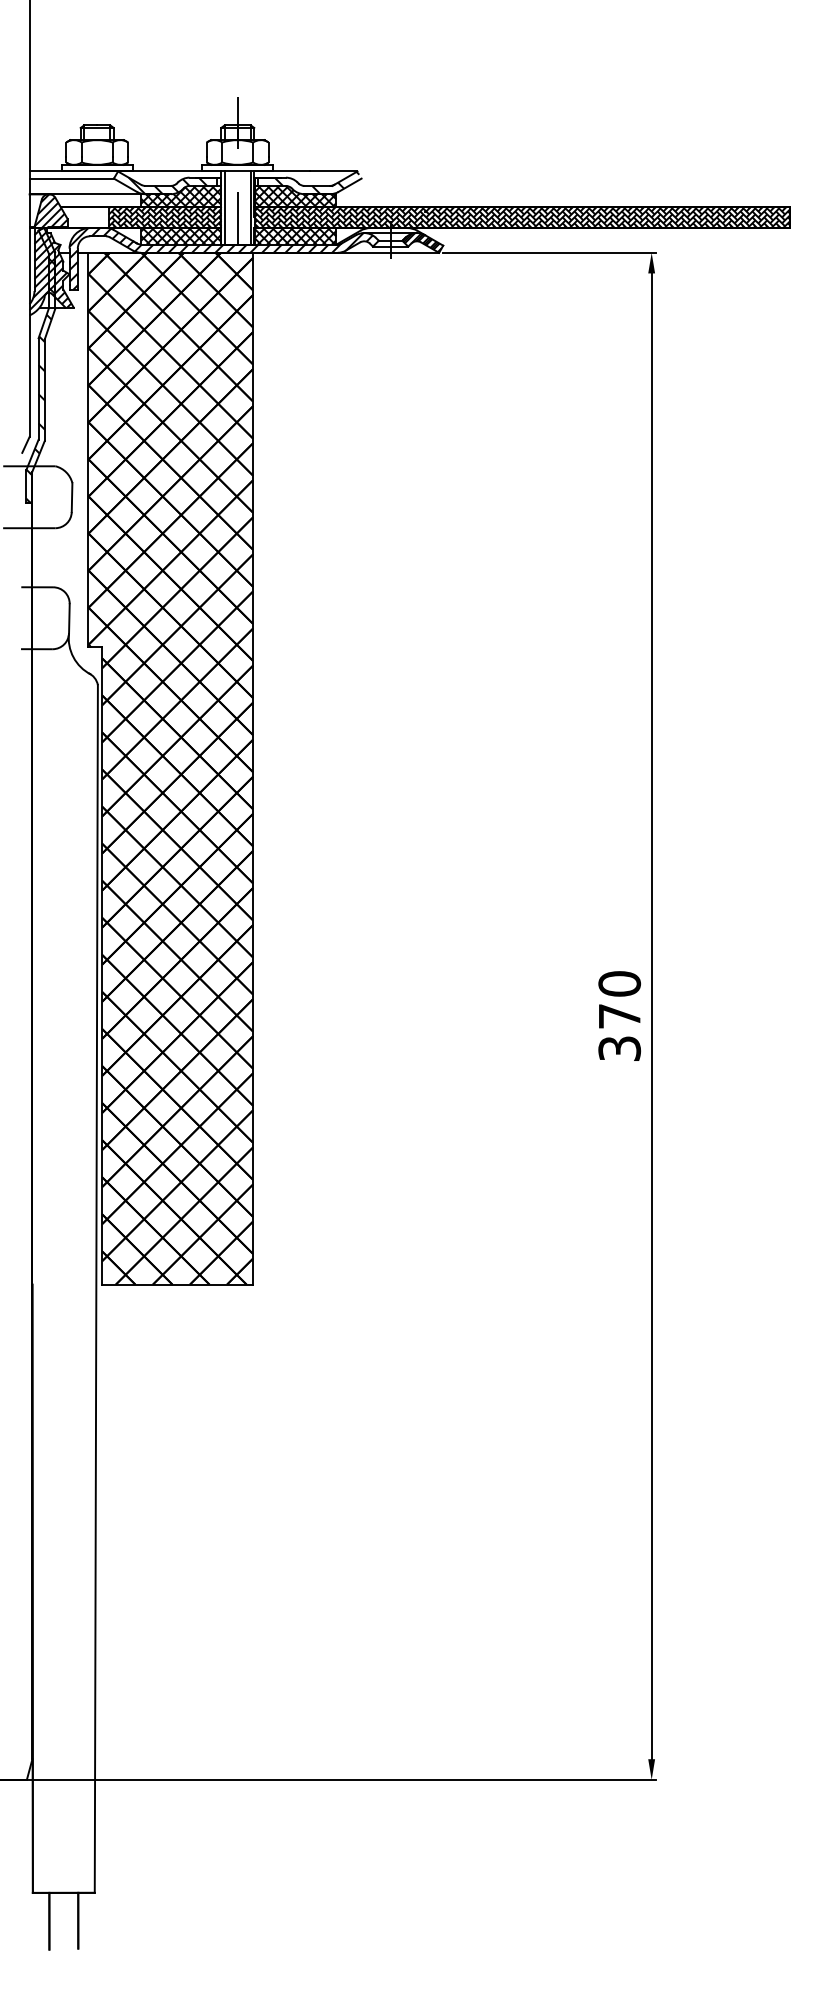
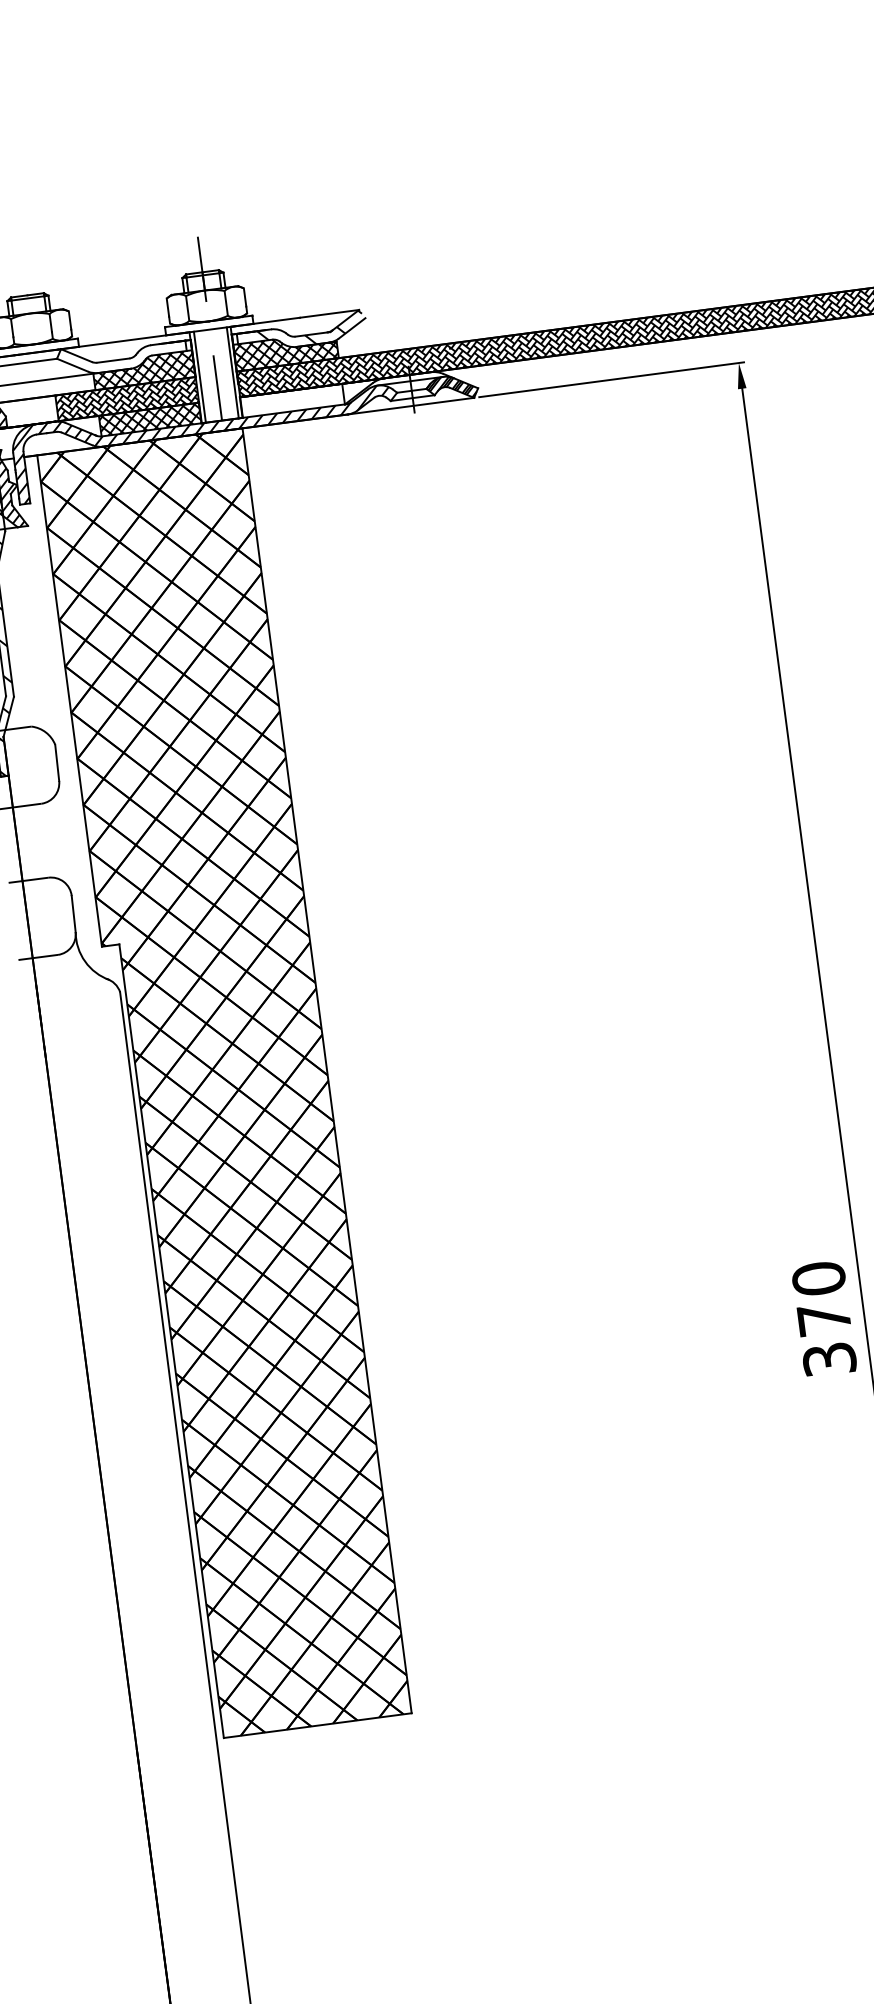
hatch: (172, 185) -> (131, 357), removed
hatch: (295, 236) -> (292, 401), removed

